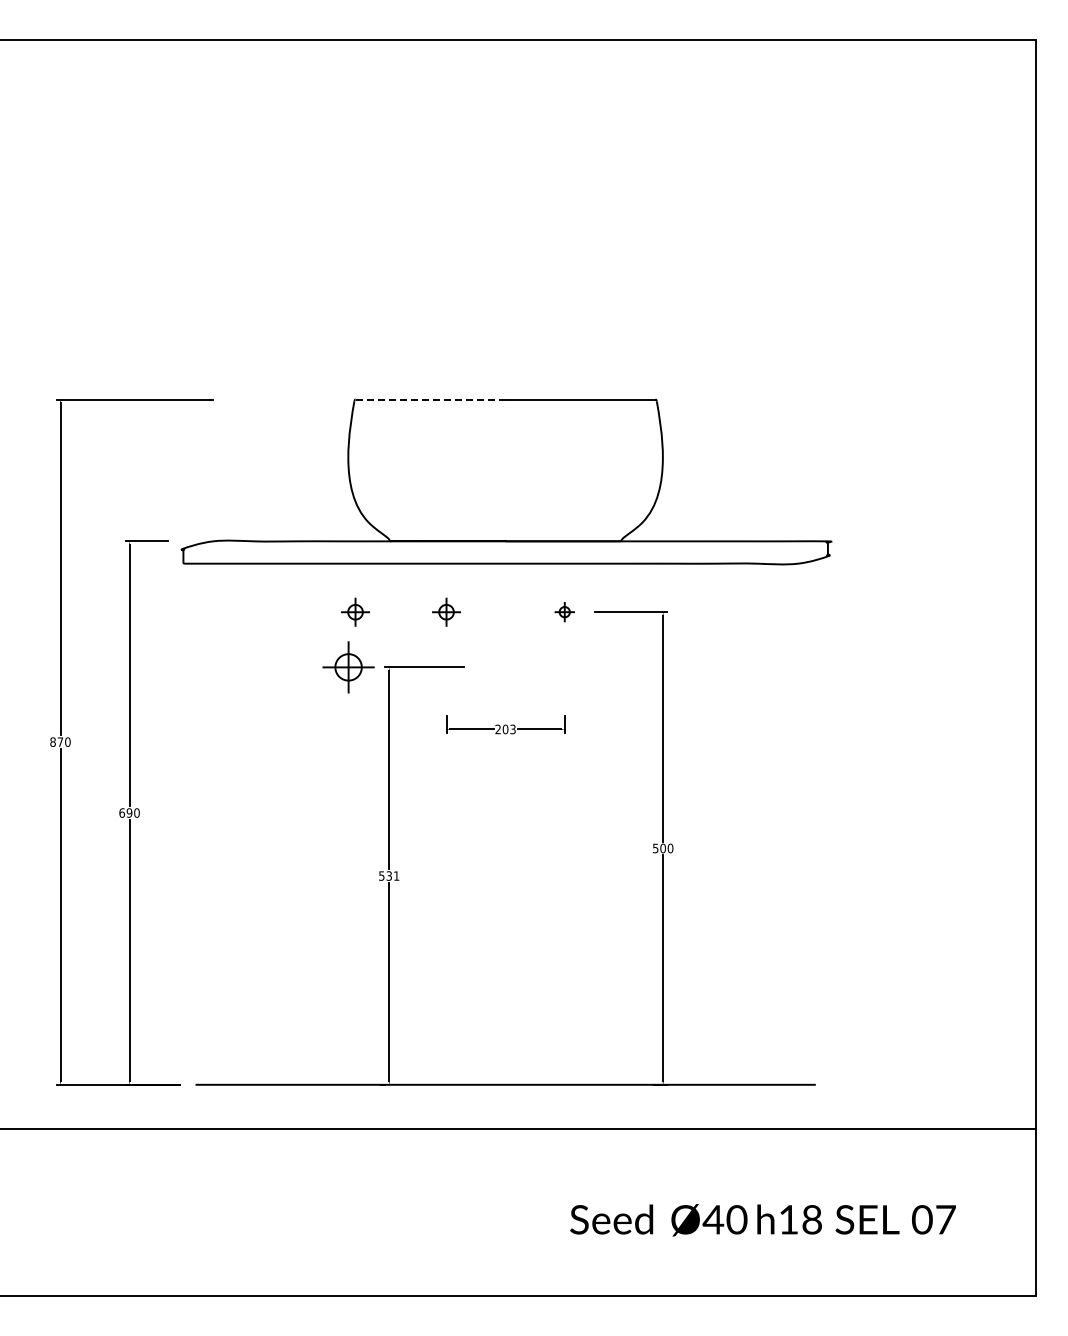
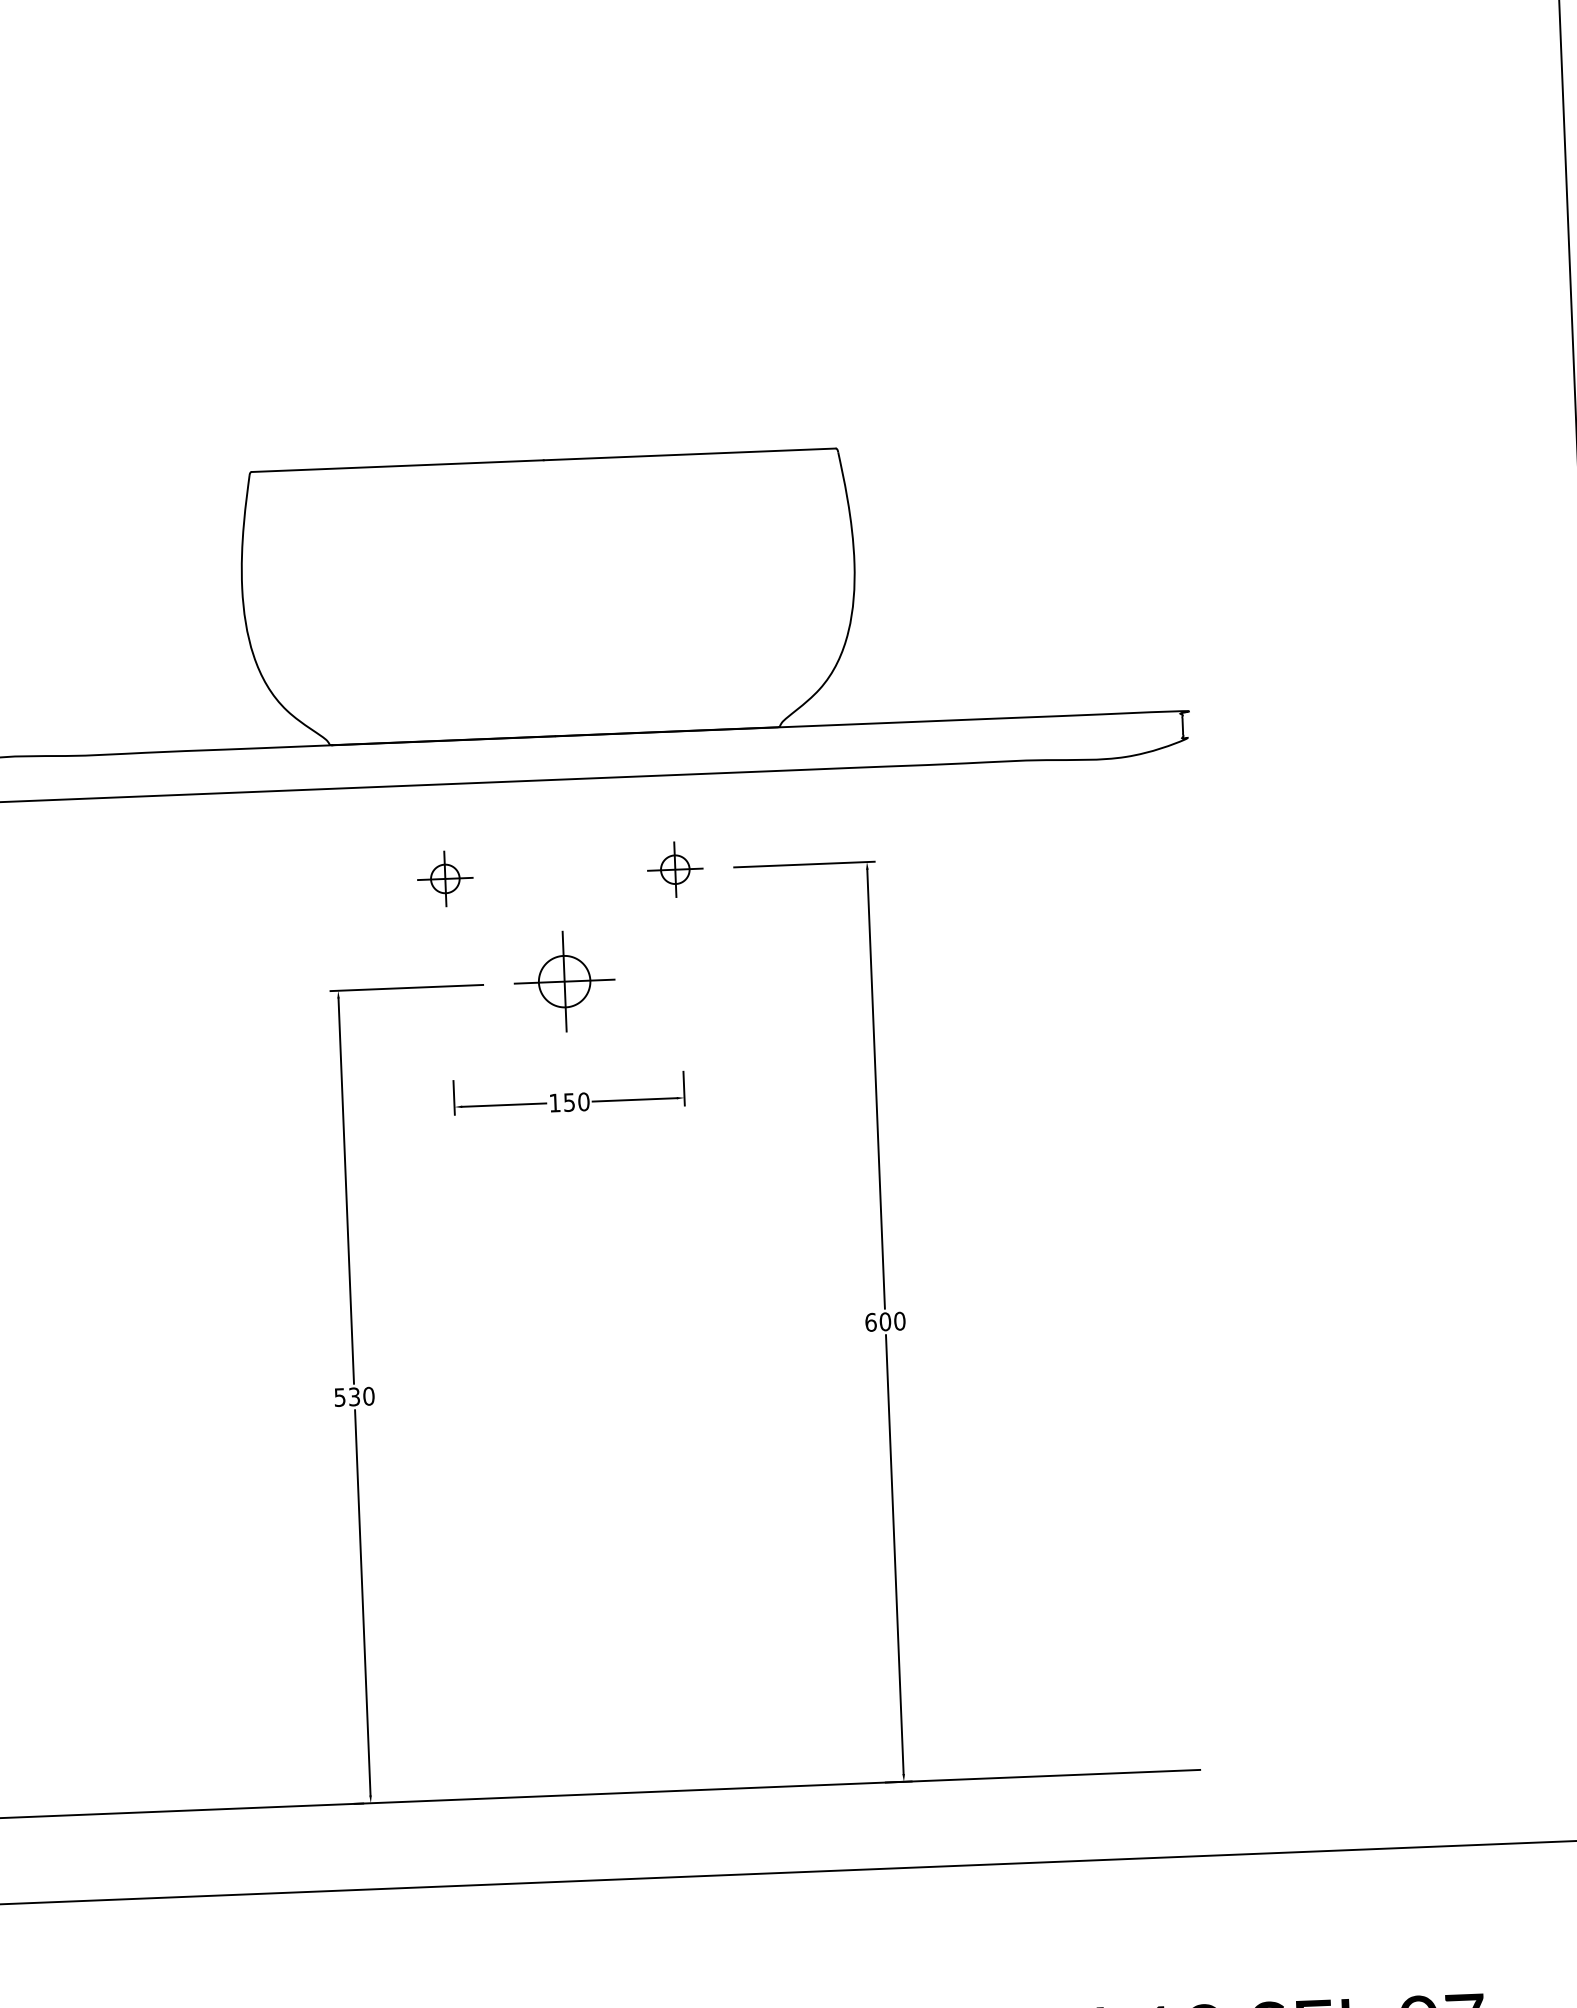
line: (431, 399) -> (399, 466), dashed -> solid
part: (355, 611) -> (268, 884), removed
part: (564, 611) -> (674, 868), size x1.43
part: (348, 667) -> (564, 981), moved
text: (505, 729) -> (569, 1102), 203 -> 150
text: (655, 848) -> (870, 1322), 500 -> 600
text: (396, 875) -> (368, 1395), 531 -> 530

